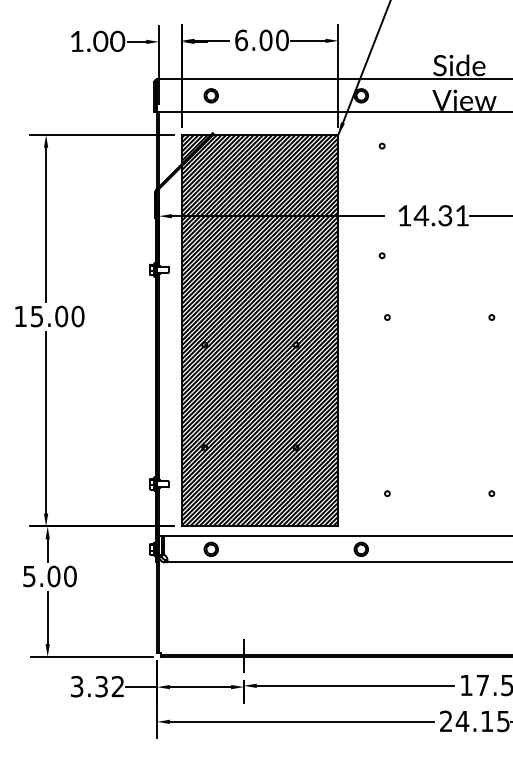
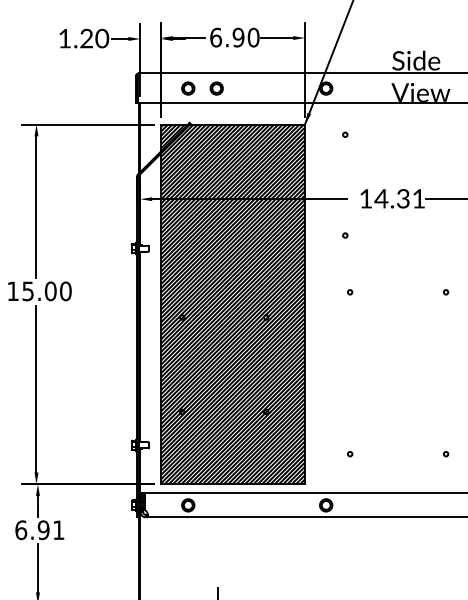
text: (265, 40) -> (238, 37), 6.00 -> 6.90
text: (100, 41) -> (86, 38), 1.00 -> 1.20
part: (241, 95) -> (216, 88), added
text: (49, 576) -> (39, 530), 5.00 -> 6.91

